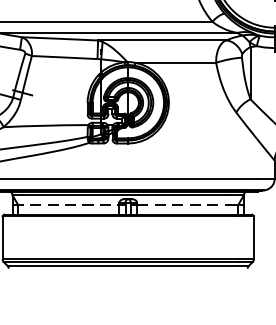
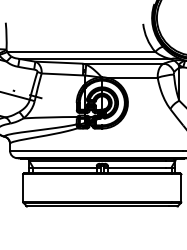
line: (66, 205) -> (63, 167), dashed -> solid
line: (184, 205) -> (137, 167), dashed -> solid

